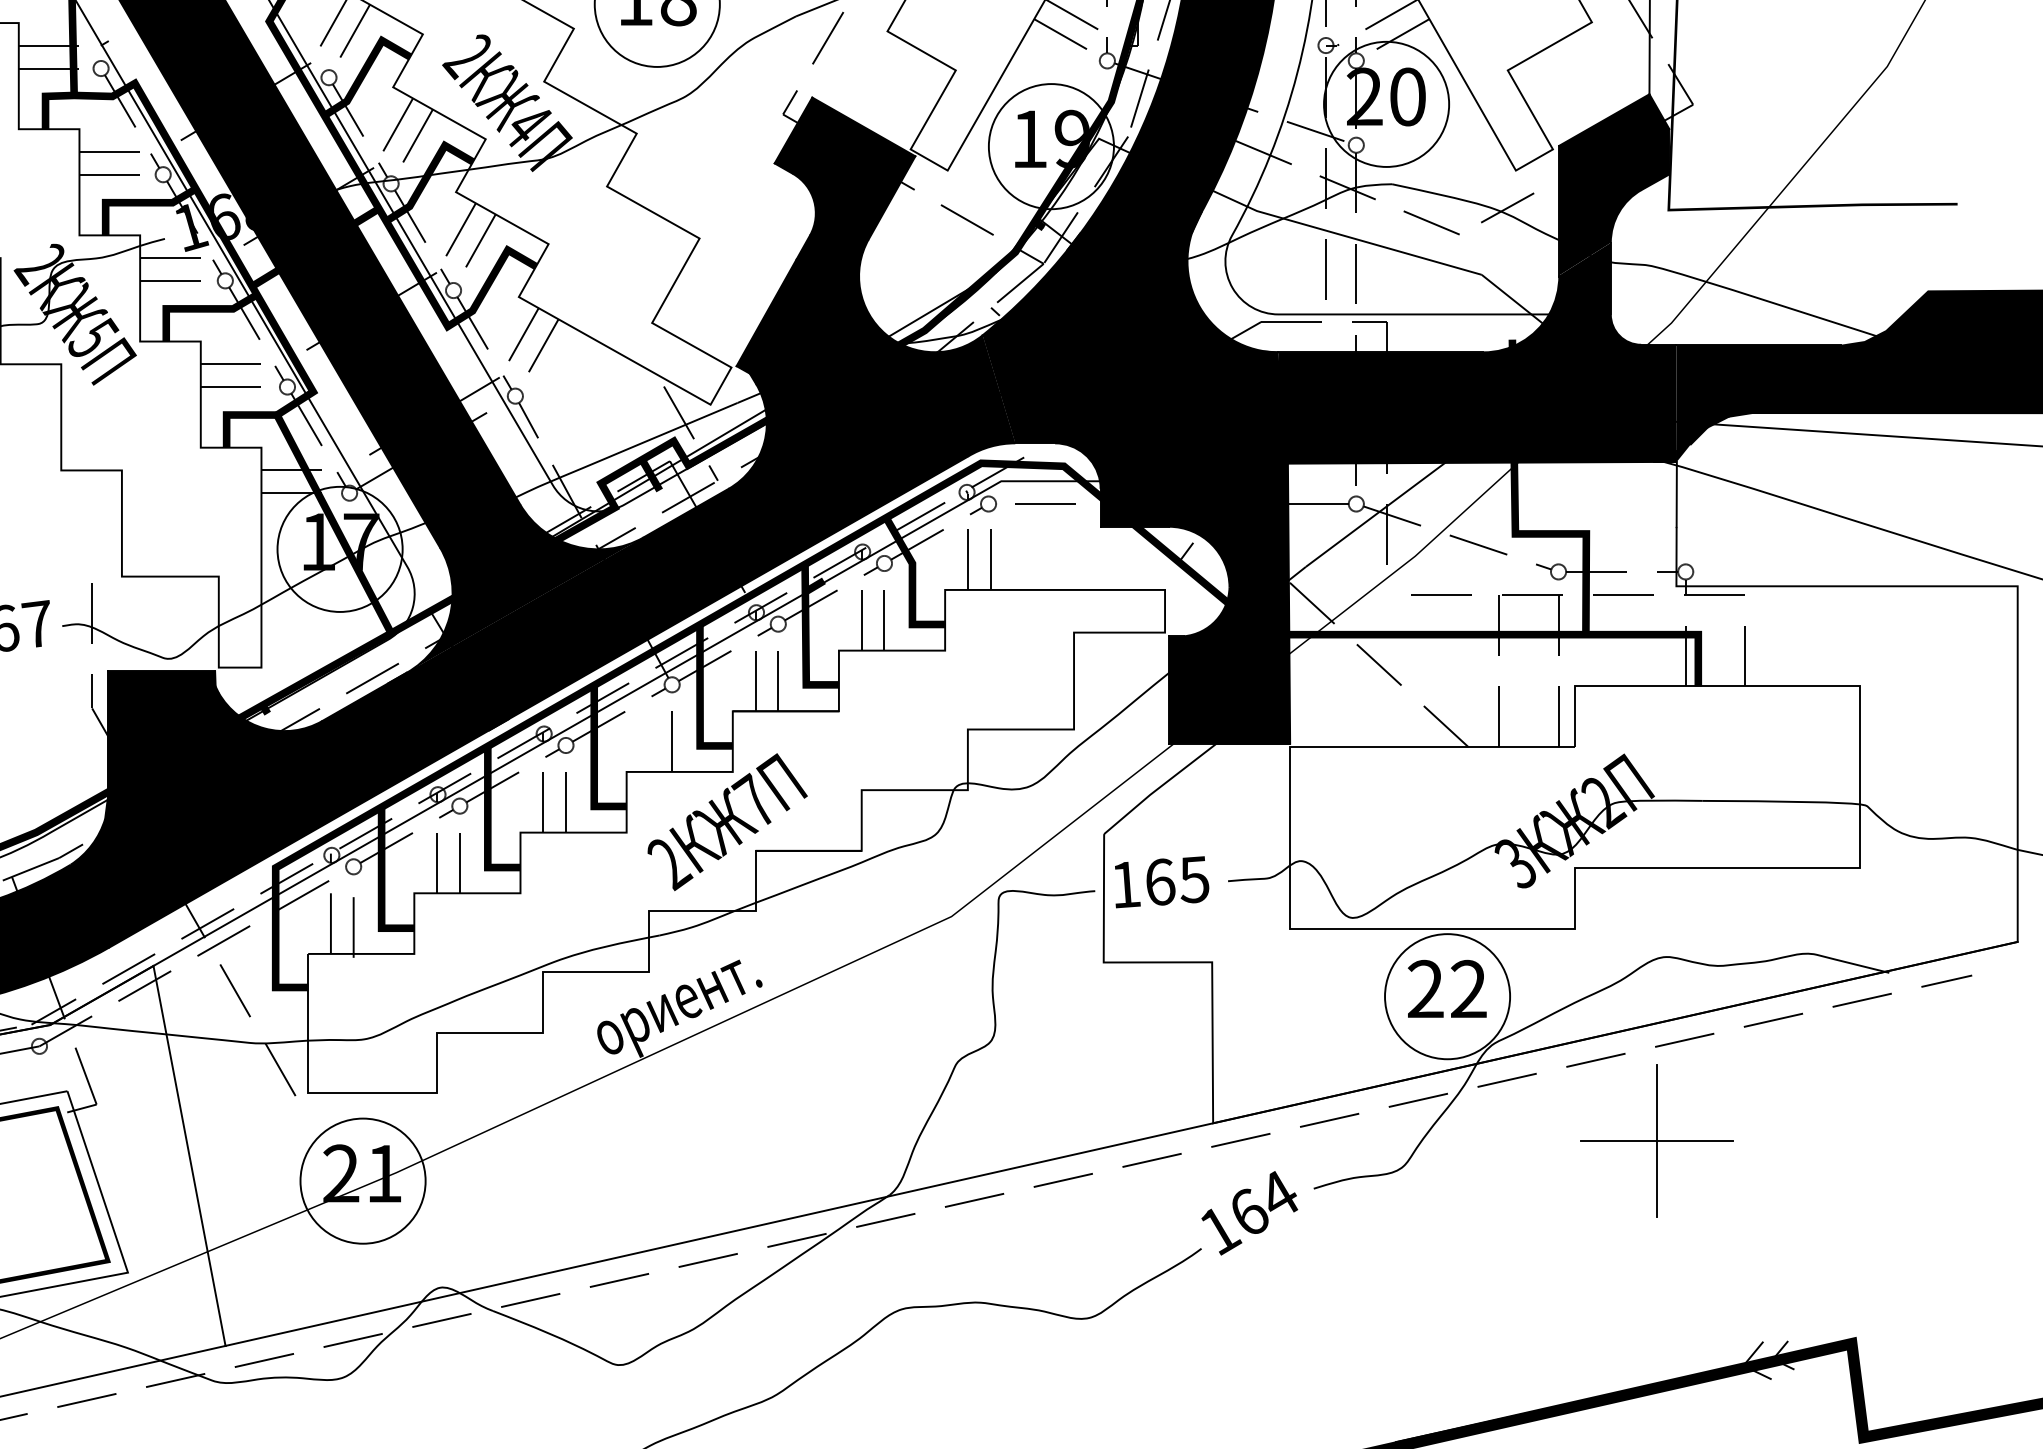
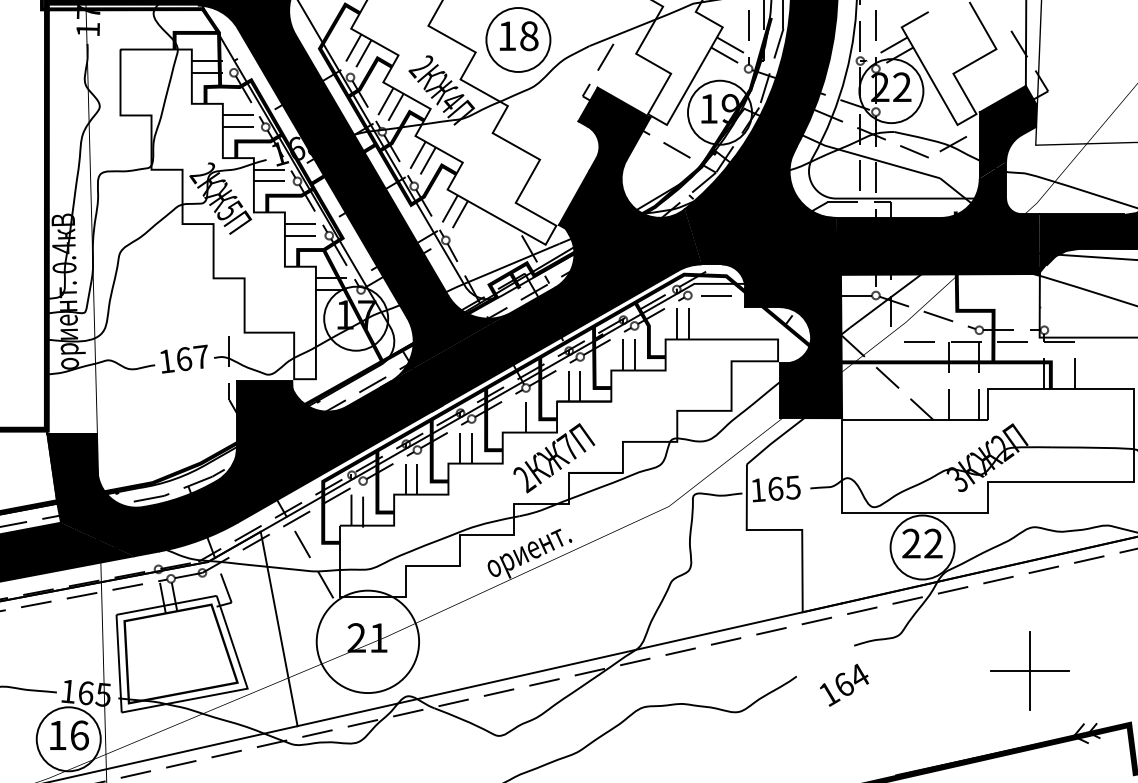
text: (1408, 97) -> (902, 87), 20 -> 22
part: (1656, 1139) -> (1029, 670), moved
circle: (362, 1180) -> (367, 641), size x1.6
text: (1249, 1211) -> (844, 684), moved

